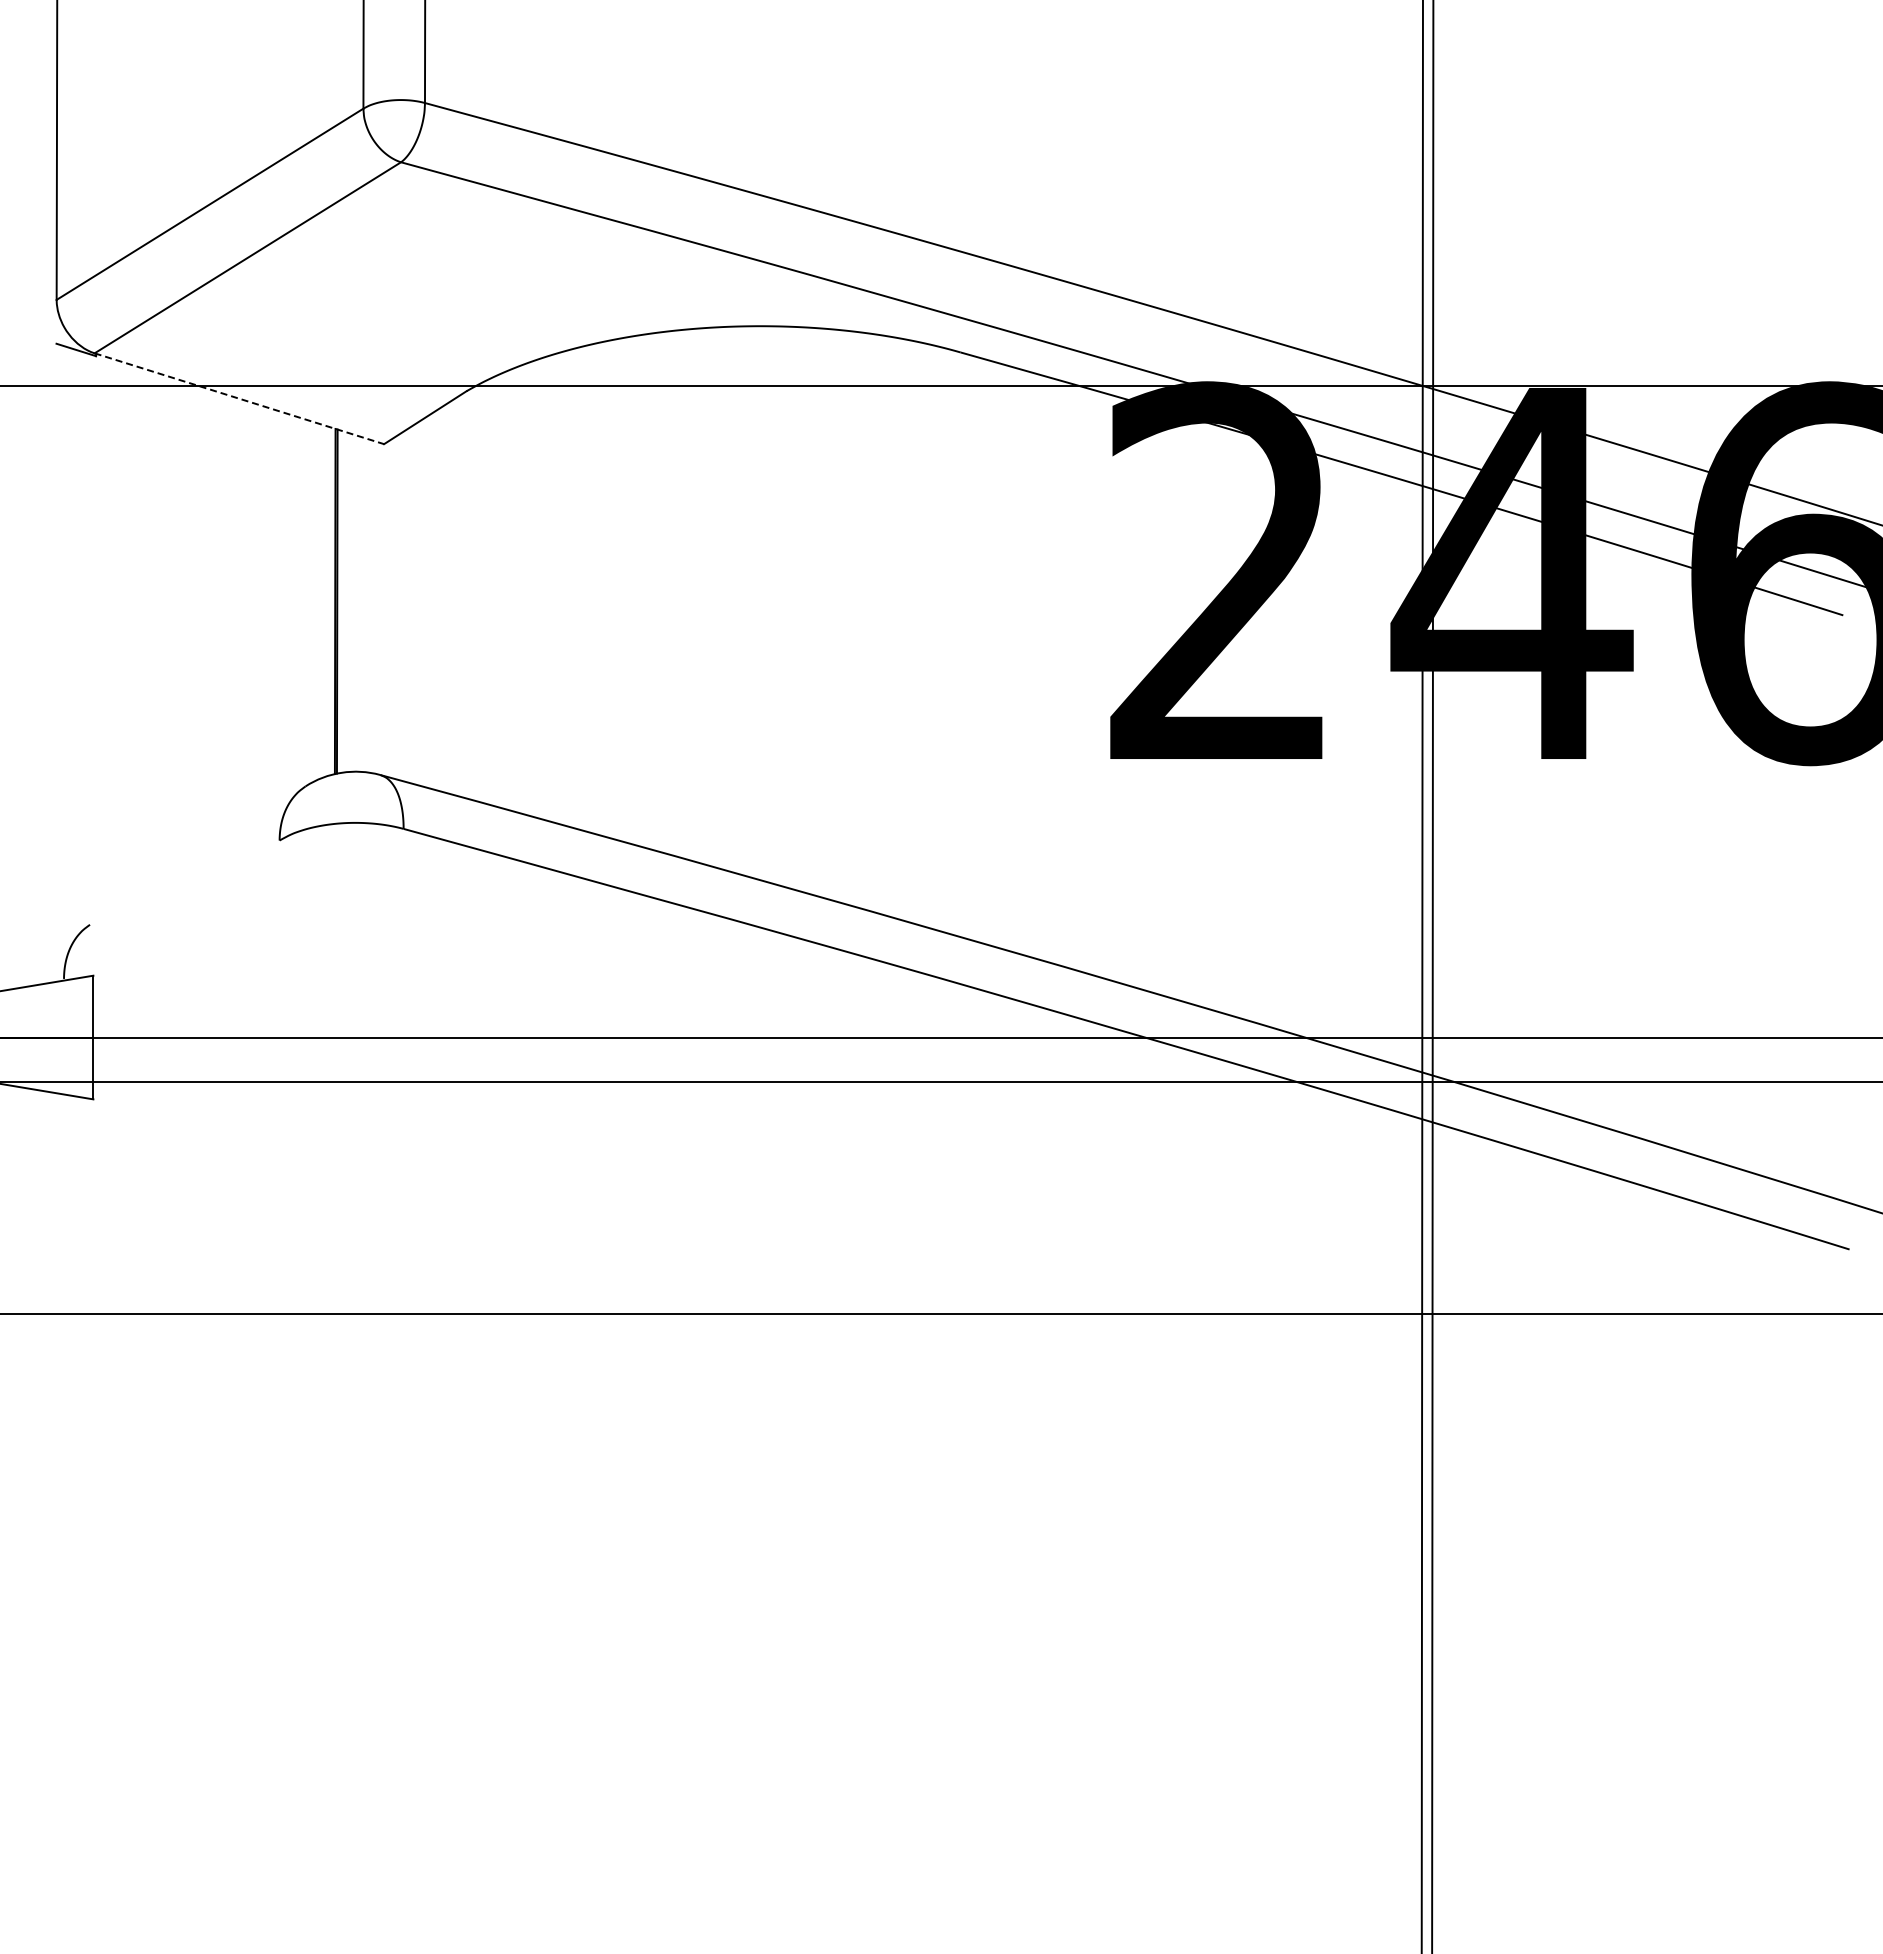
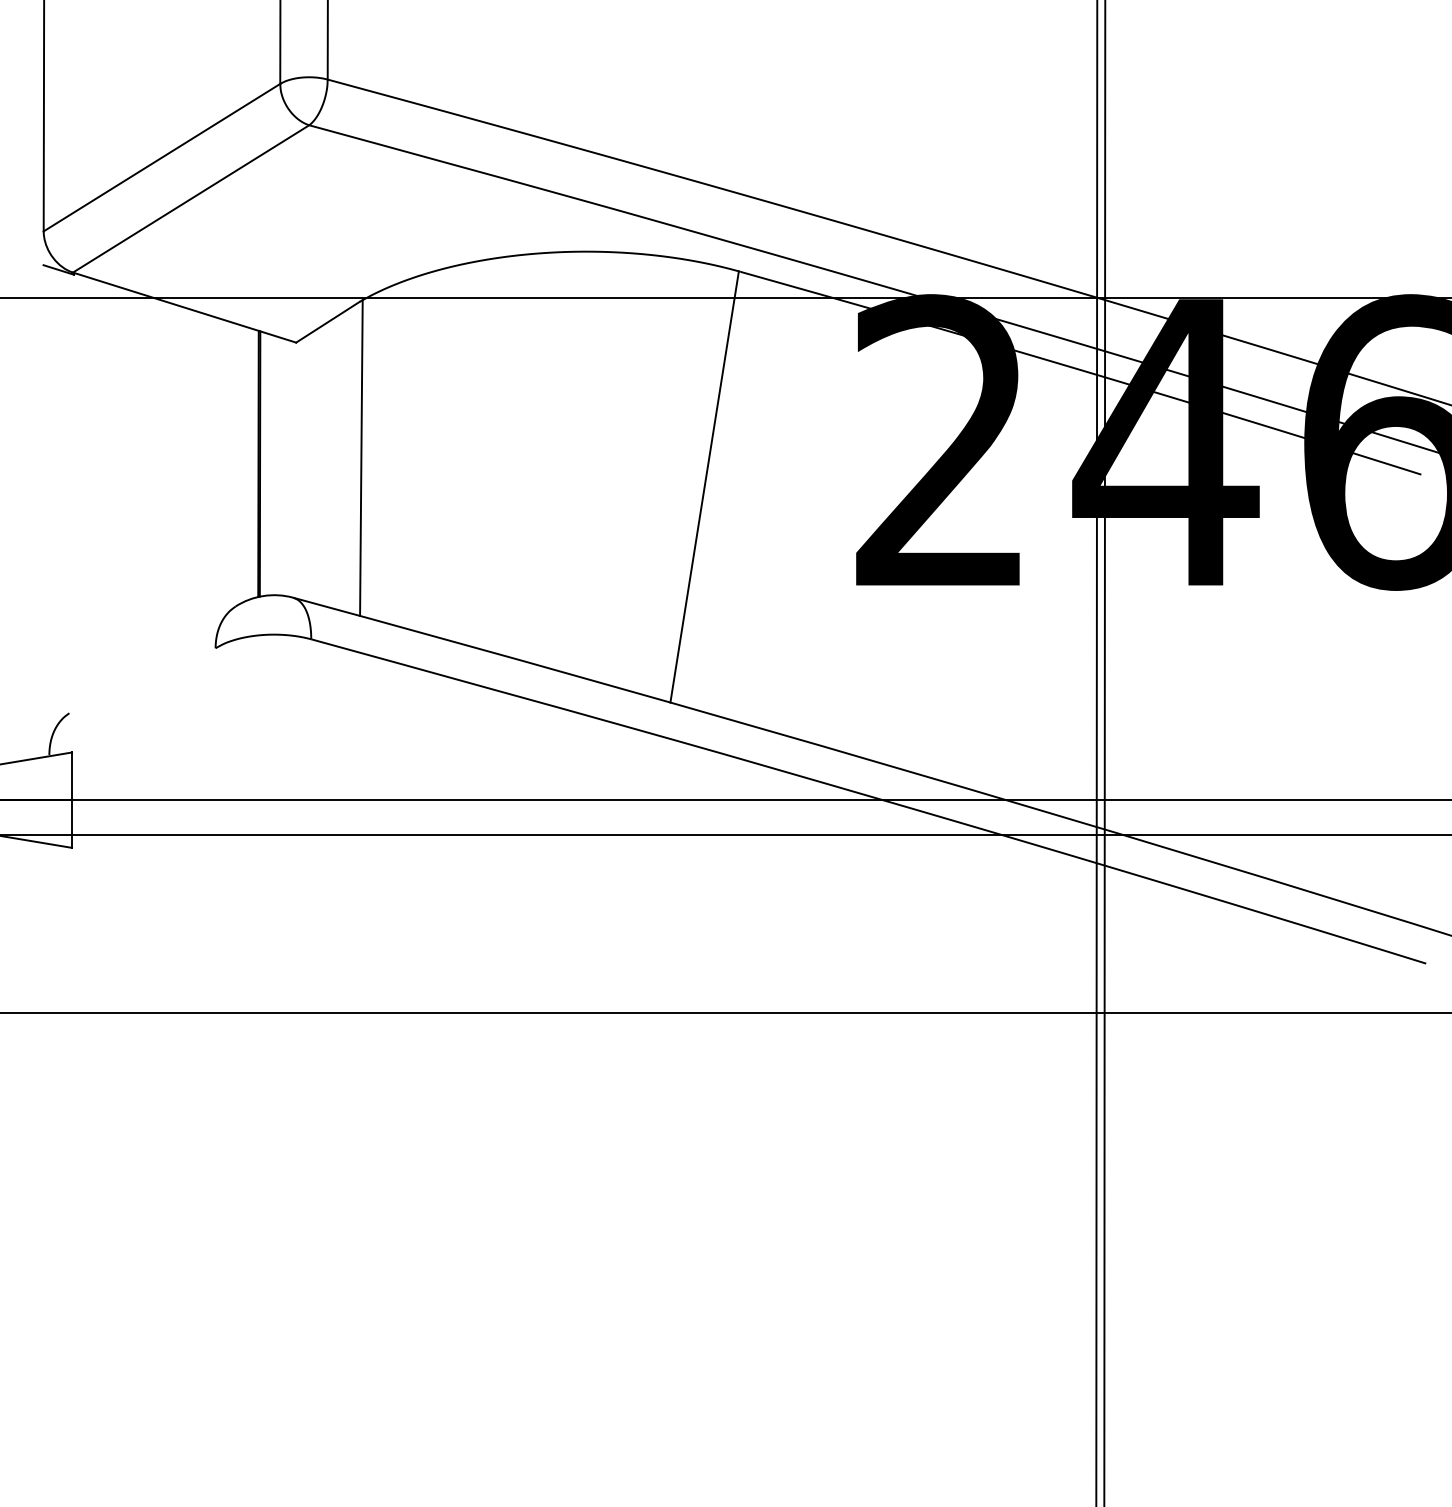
line: (239, 398) -> (184, 307), dashed -> solid
line: (468, 593) -> (361, 457), added
line: (913, 630) -> (704, 486), added

